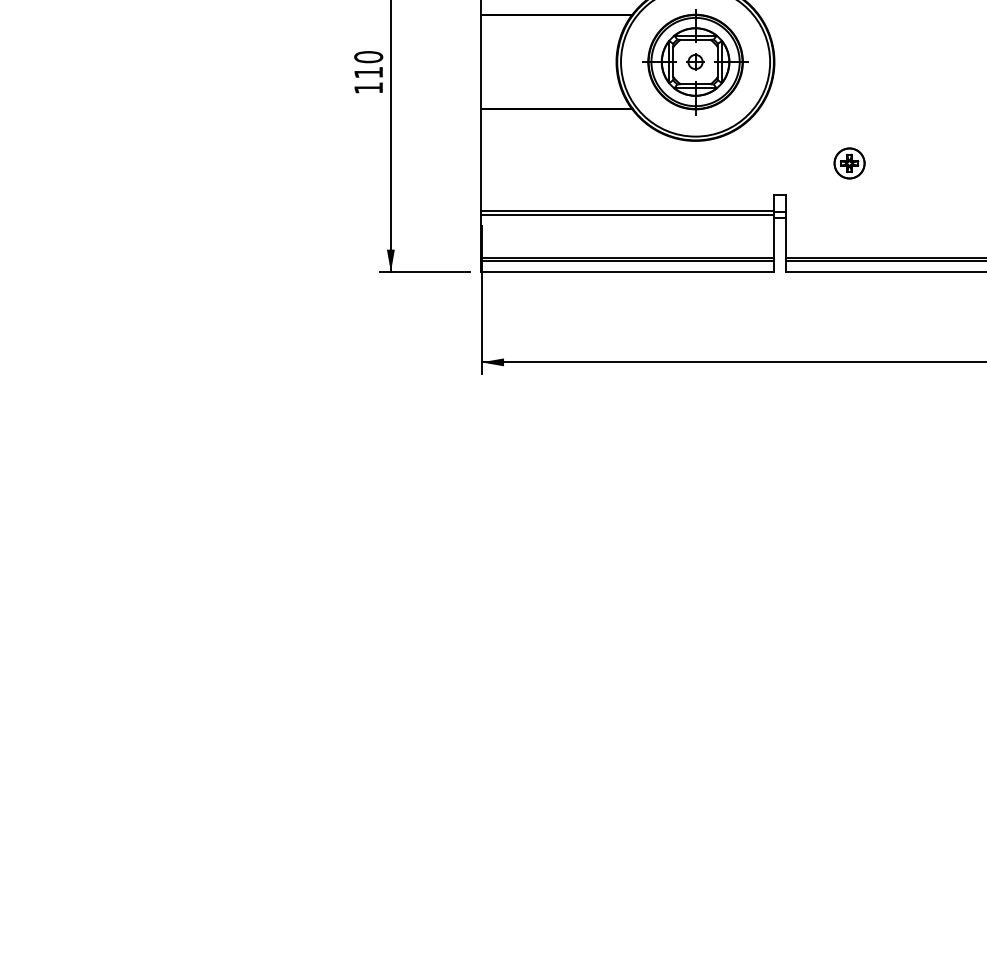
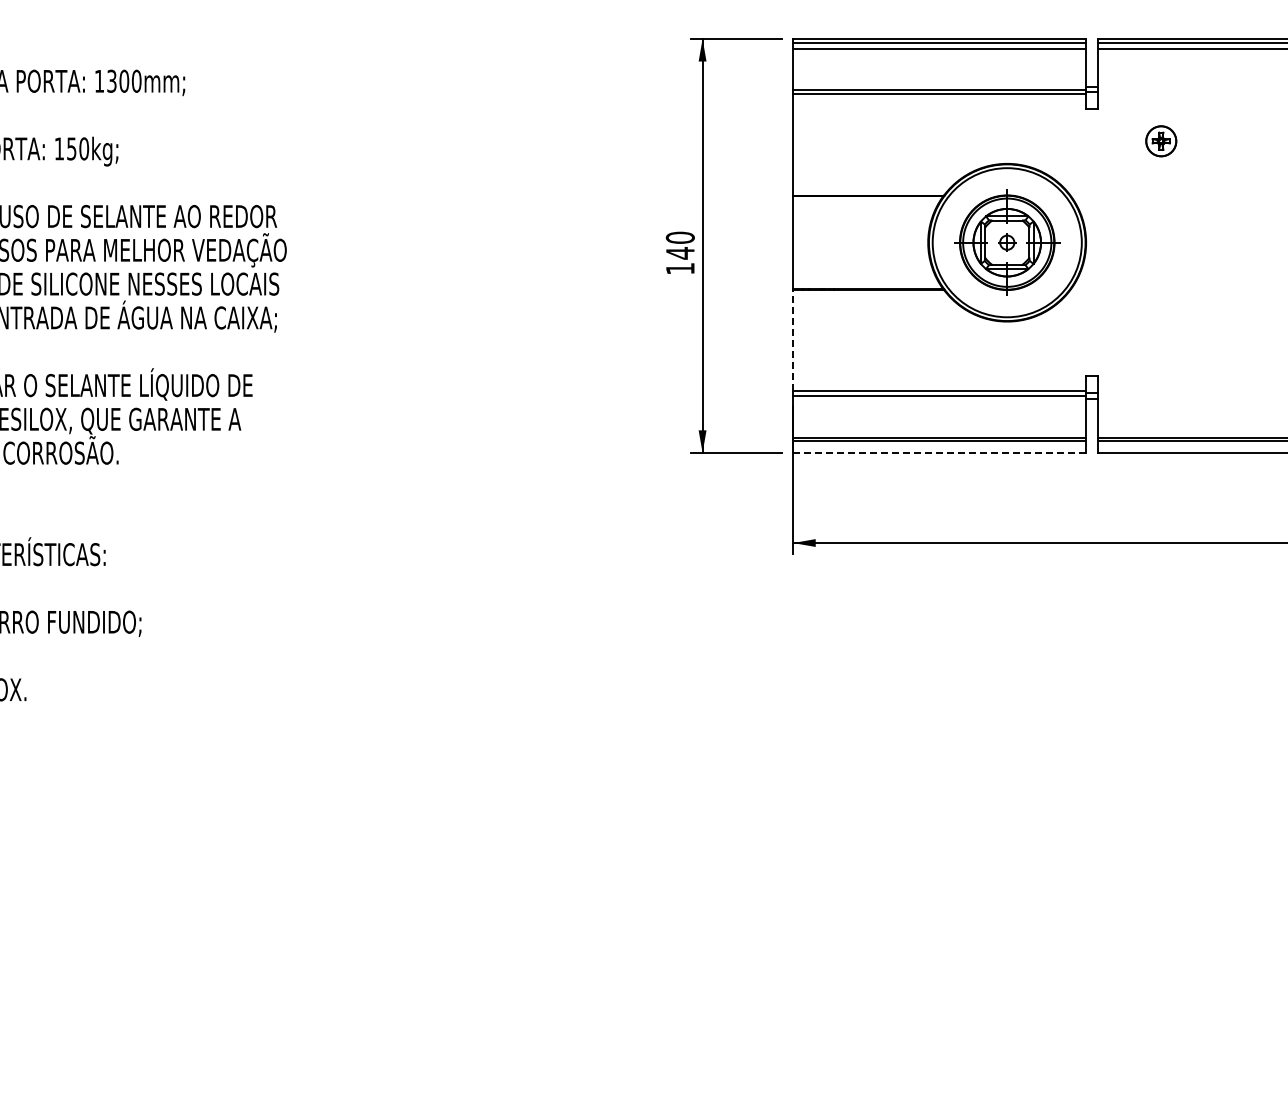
text: (368, 72) -> (680, 253), 110 -> 140
line: (481, 159) -> (793, 340), solid -> dashed
part: (849, 163) -> (1161, 344), removed
line: (626, 271) -> (938, 452), solid -> dashed

